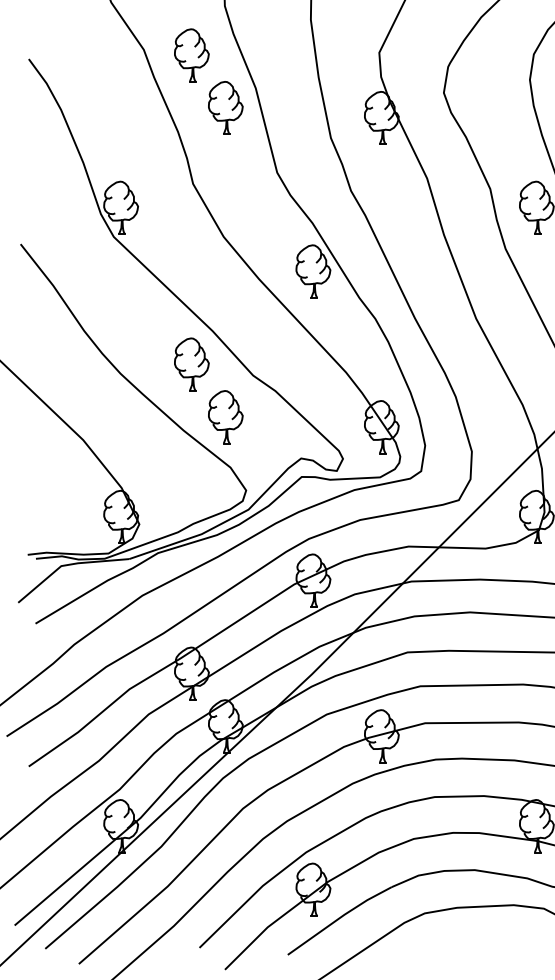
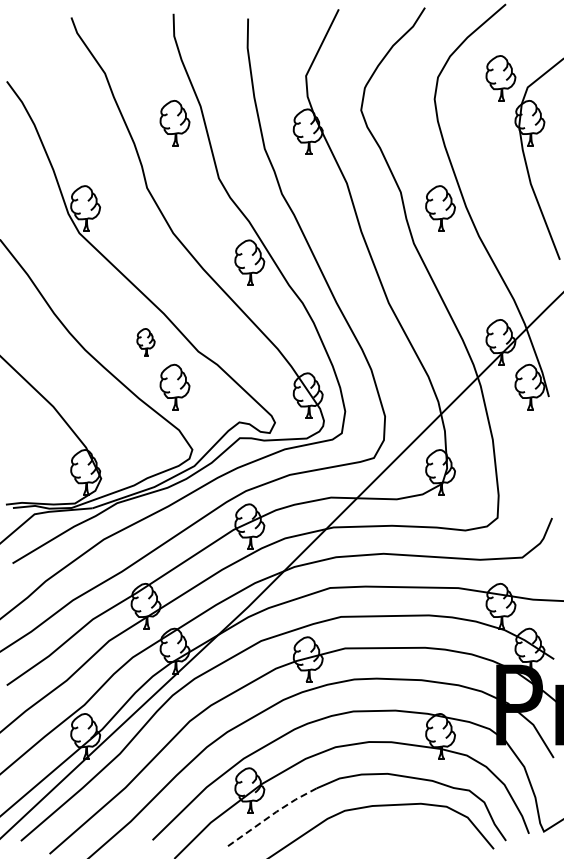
part: (191, 55) -> (145, 78), removed
part: (191, 364) -> (145, 342), size x0.6
line: (339, 917) -> (272, 814), solid -> dashed

